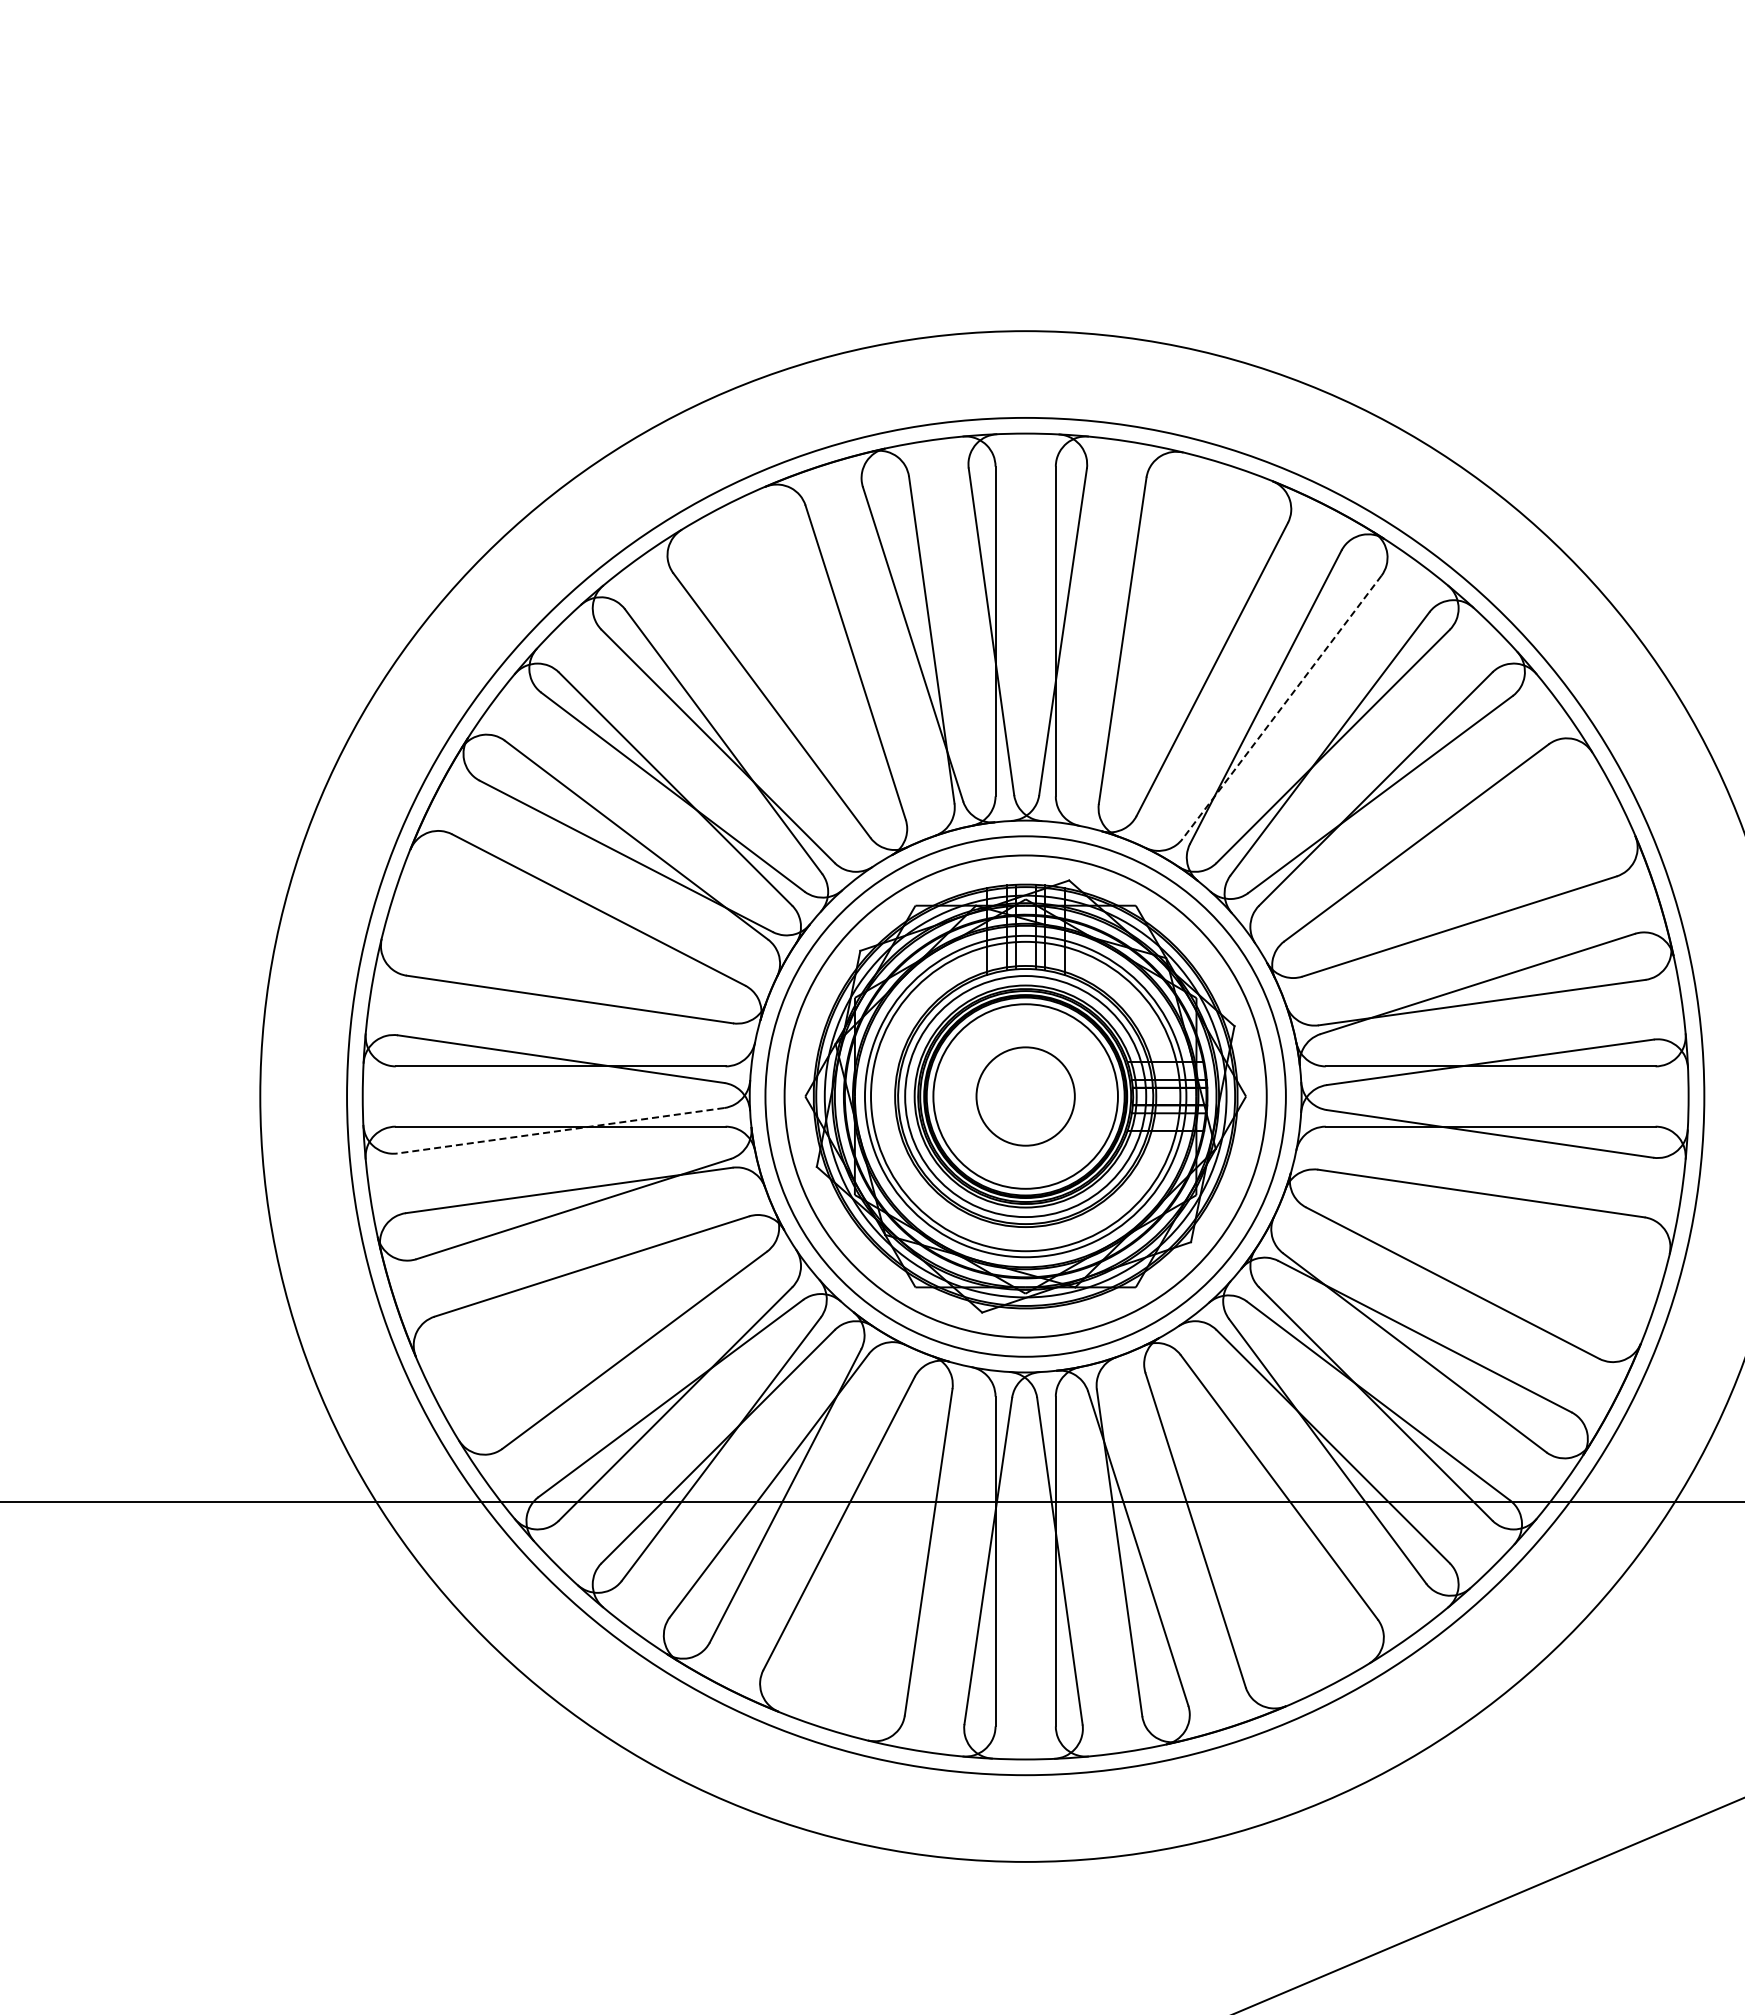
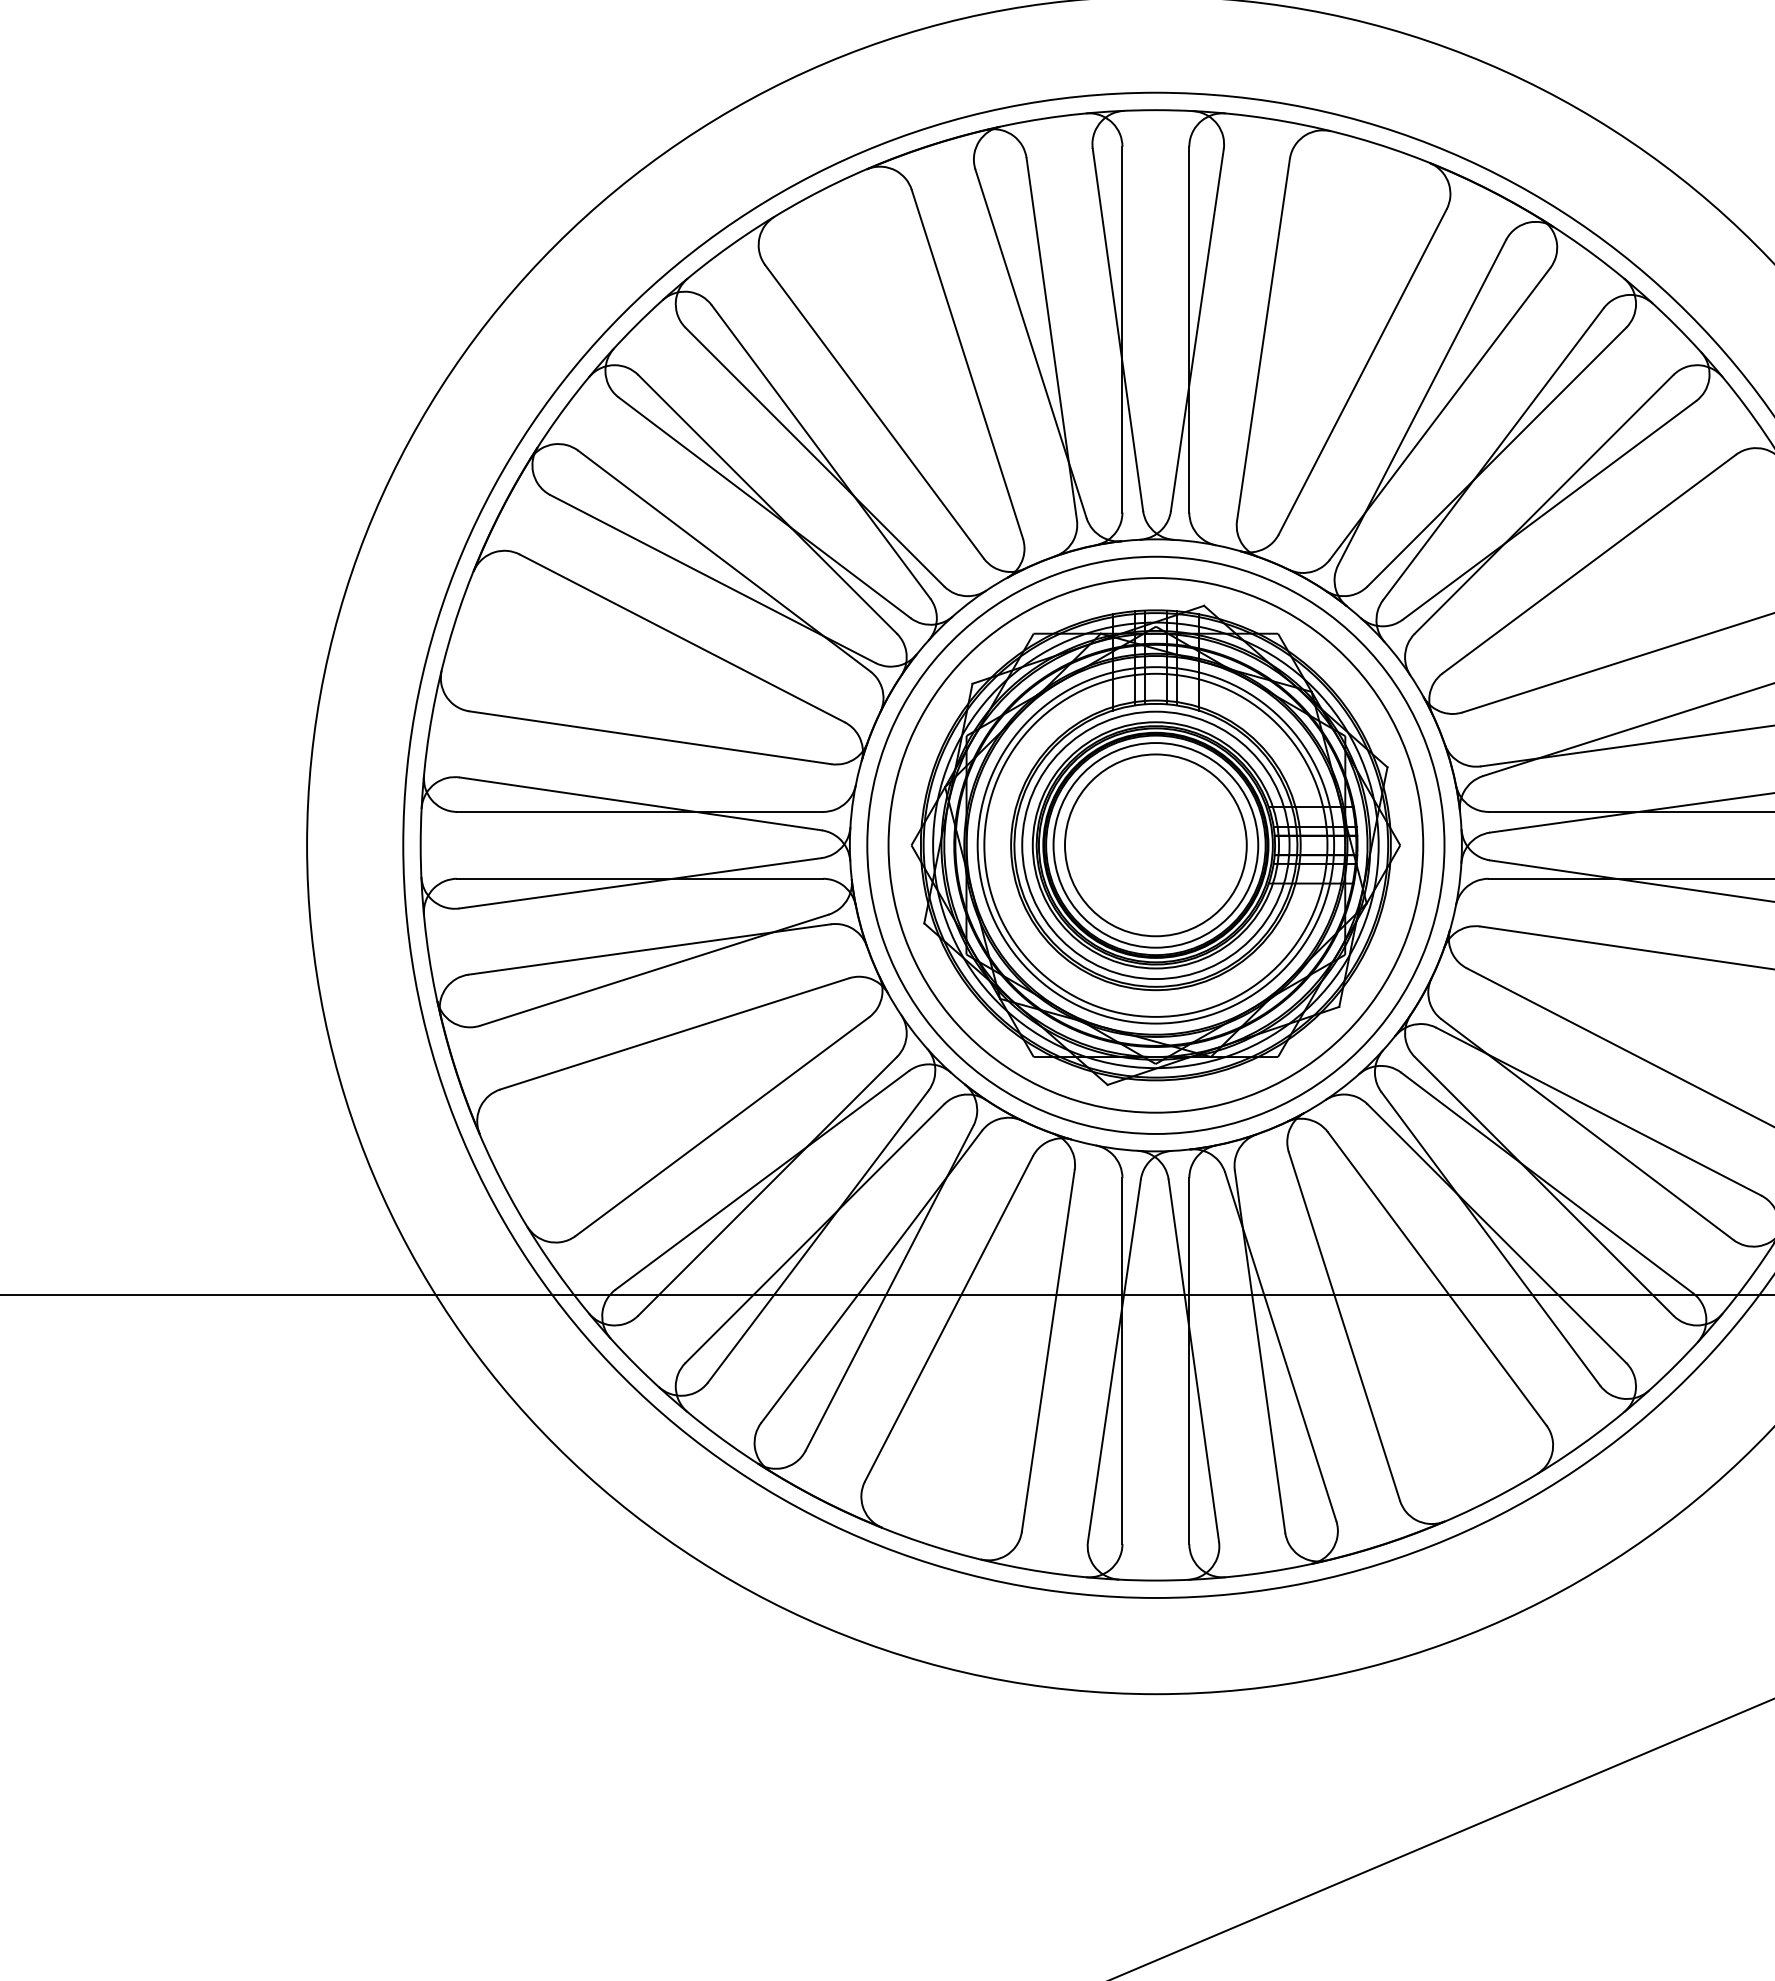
line: (1282, 707) -> (1440, 413), dashed -> solid
circle: (1025, 1096) -> (1155, 845), size x1.67
line: (560, 1130) -> (640, 883), dashed -> solid

